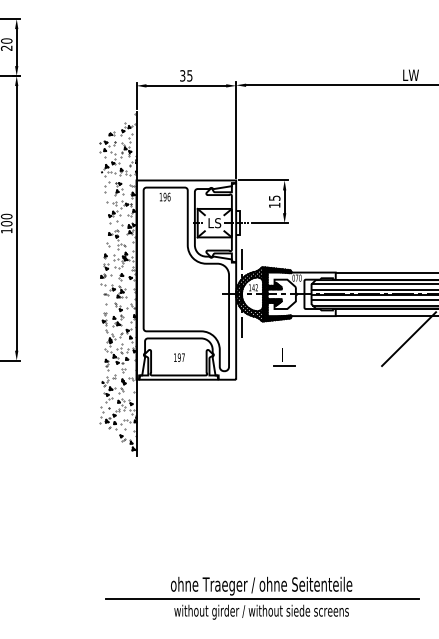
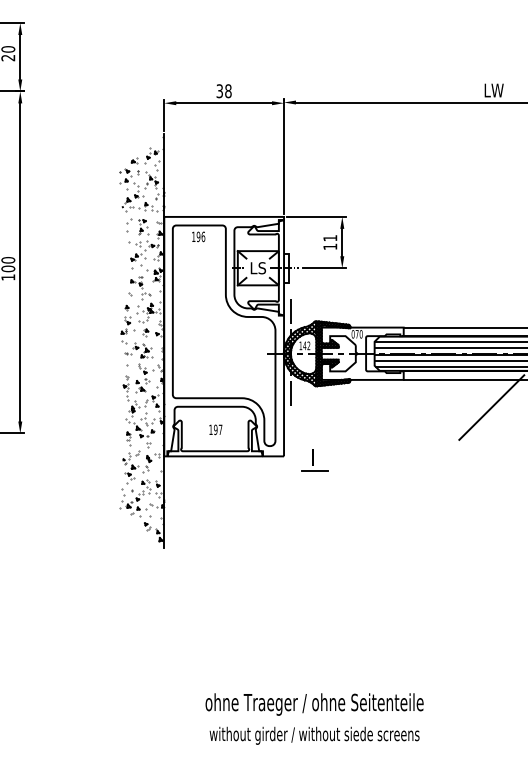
text: (189, 76) -> (228, 91), 35 -> 38
text: (274, 198) -> (330, 238), 15 -> 11
part: (283, 357) -> (314, 460), moved
line: (262, 598) -> (315, 719), removed

